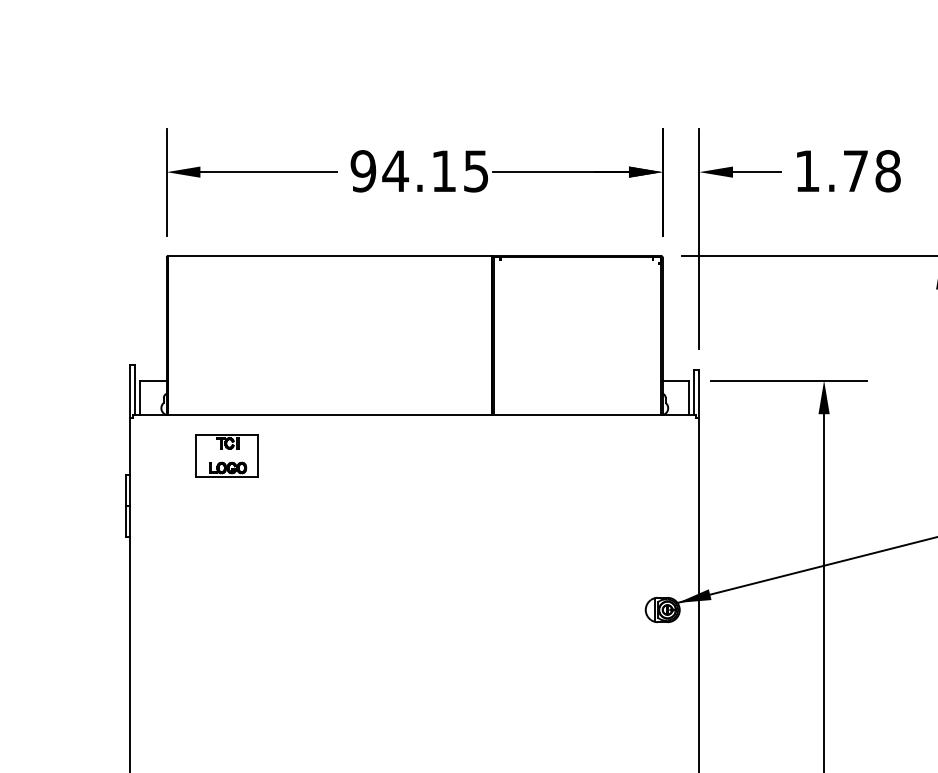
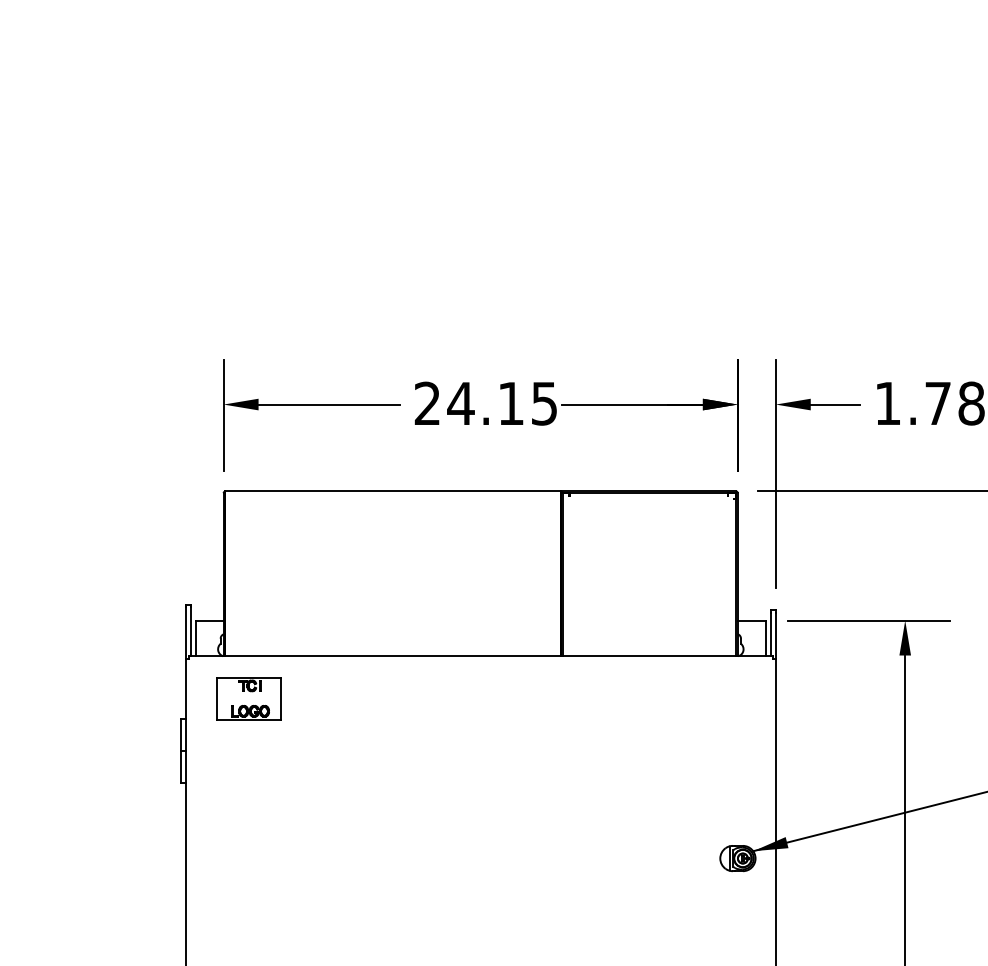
text: (363, 171) -> (427, 403), 94.15 -> 24.15
part: (226, 455) -> (248, 698), moved

